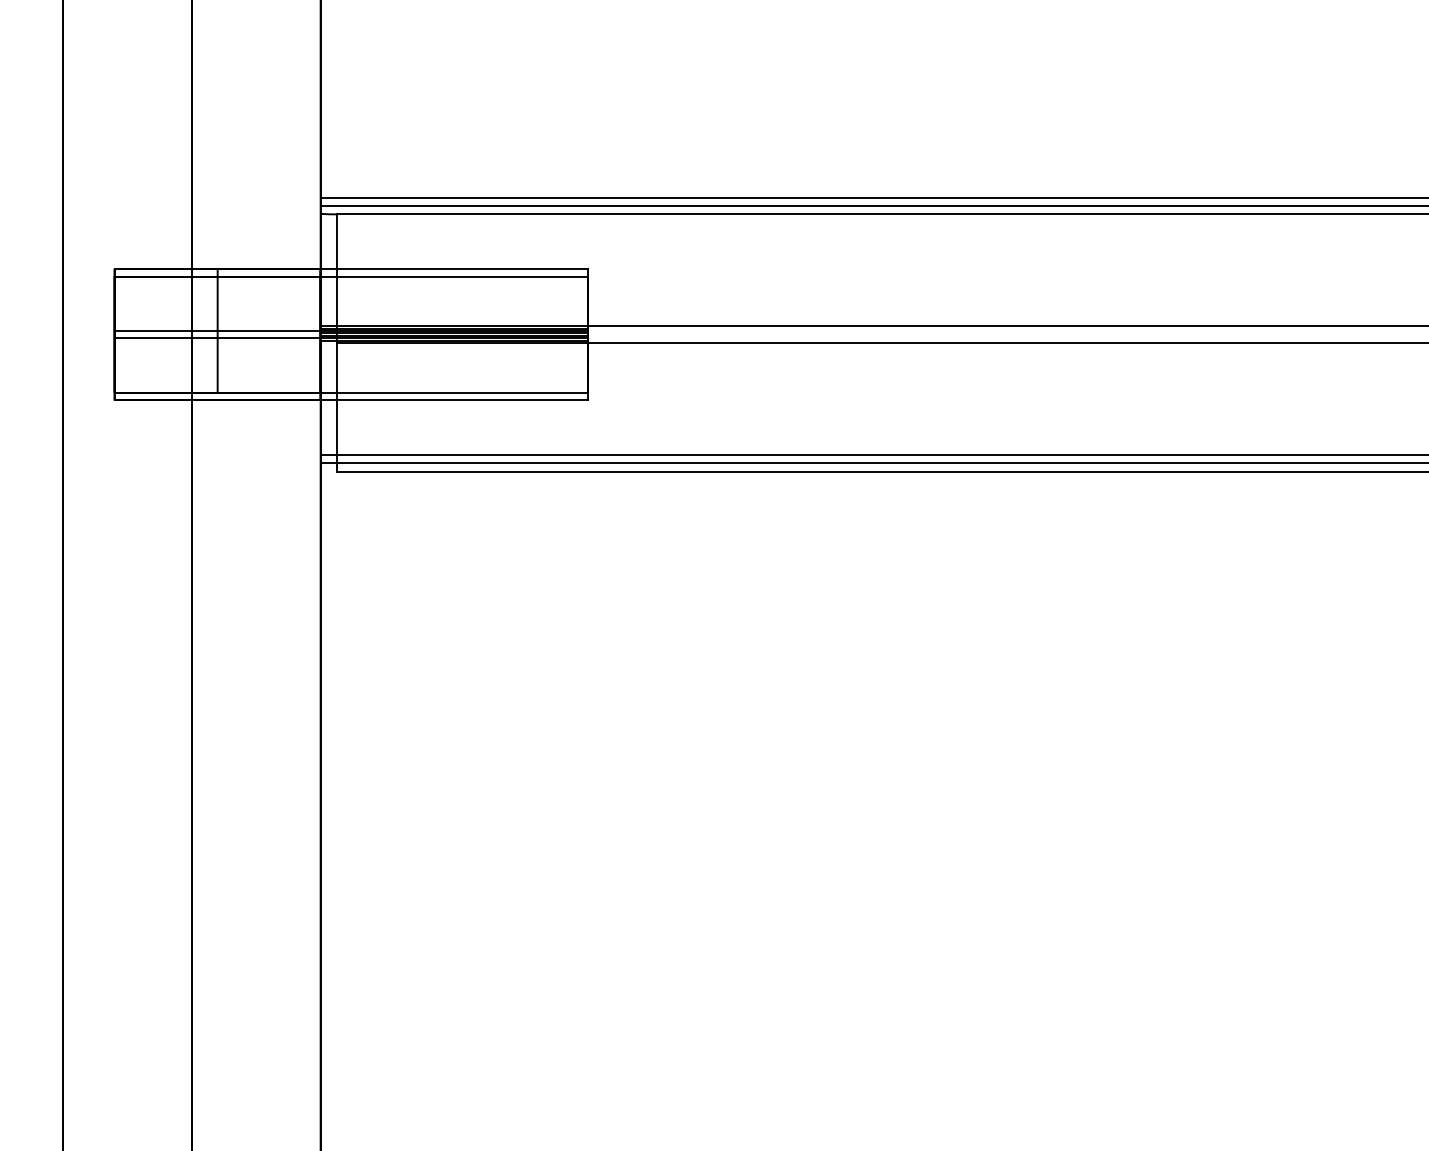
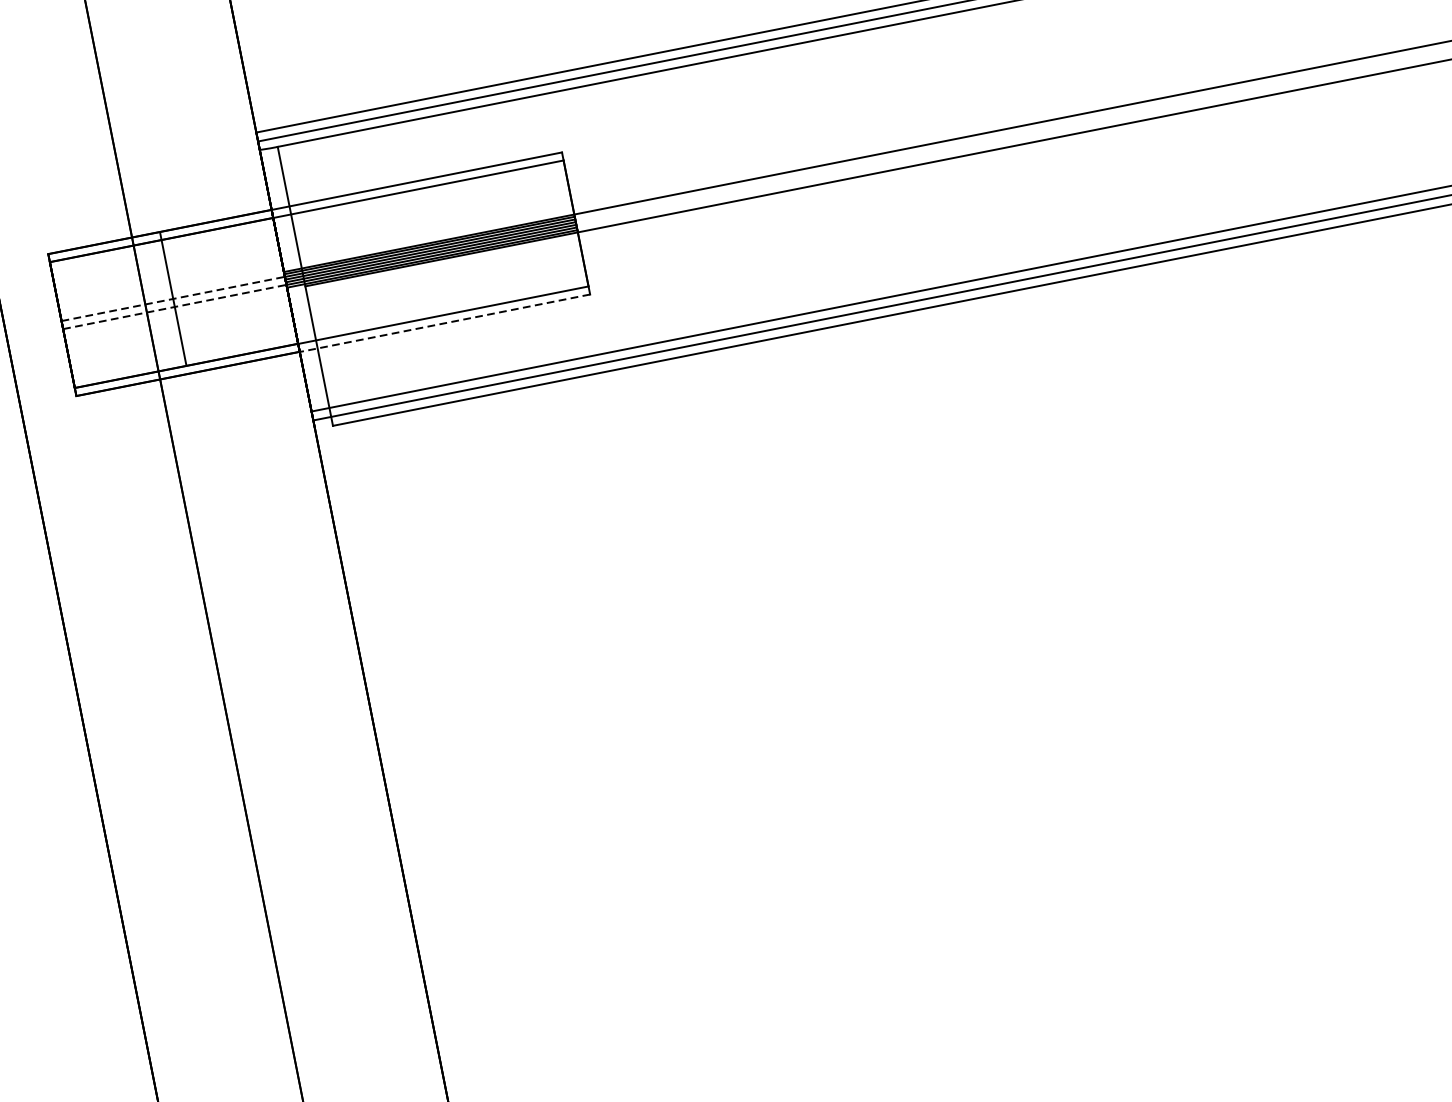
line: (217, 330) -> (172, 298), solid -> dashed
line: (217, 338) -> (174, 307), solid -> dashed
line: (454, 400) -> (444, 323), solid -> dashed

